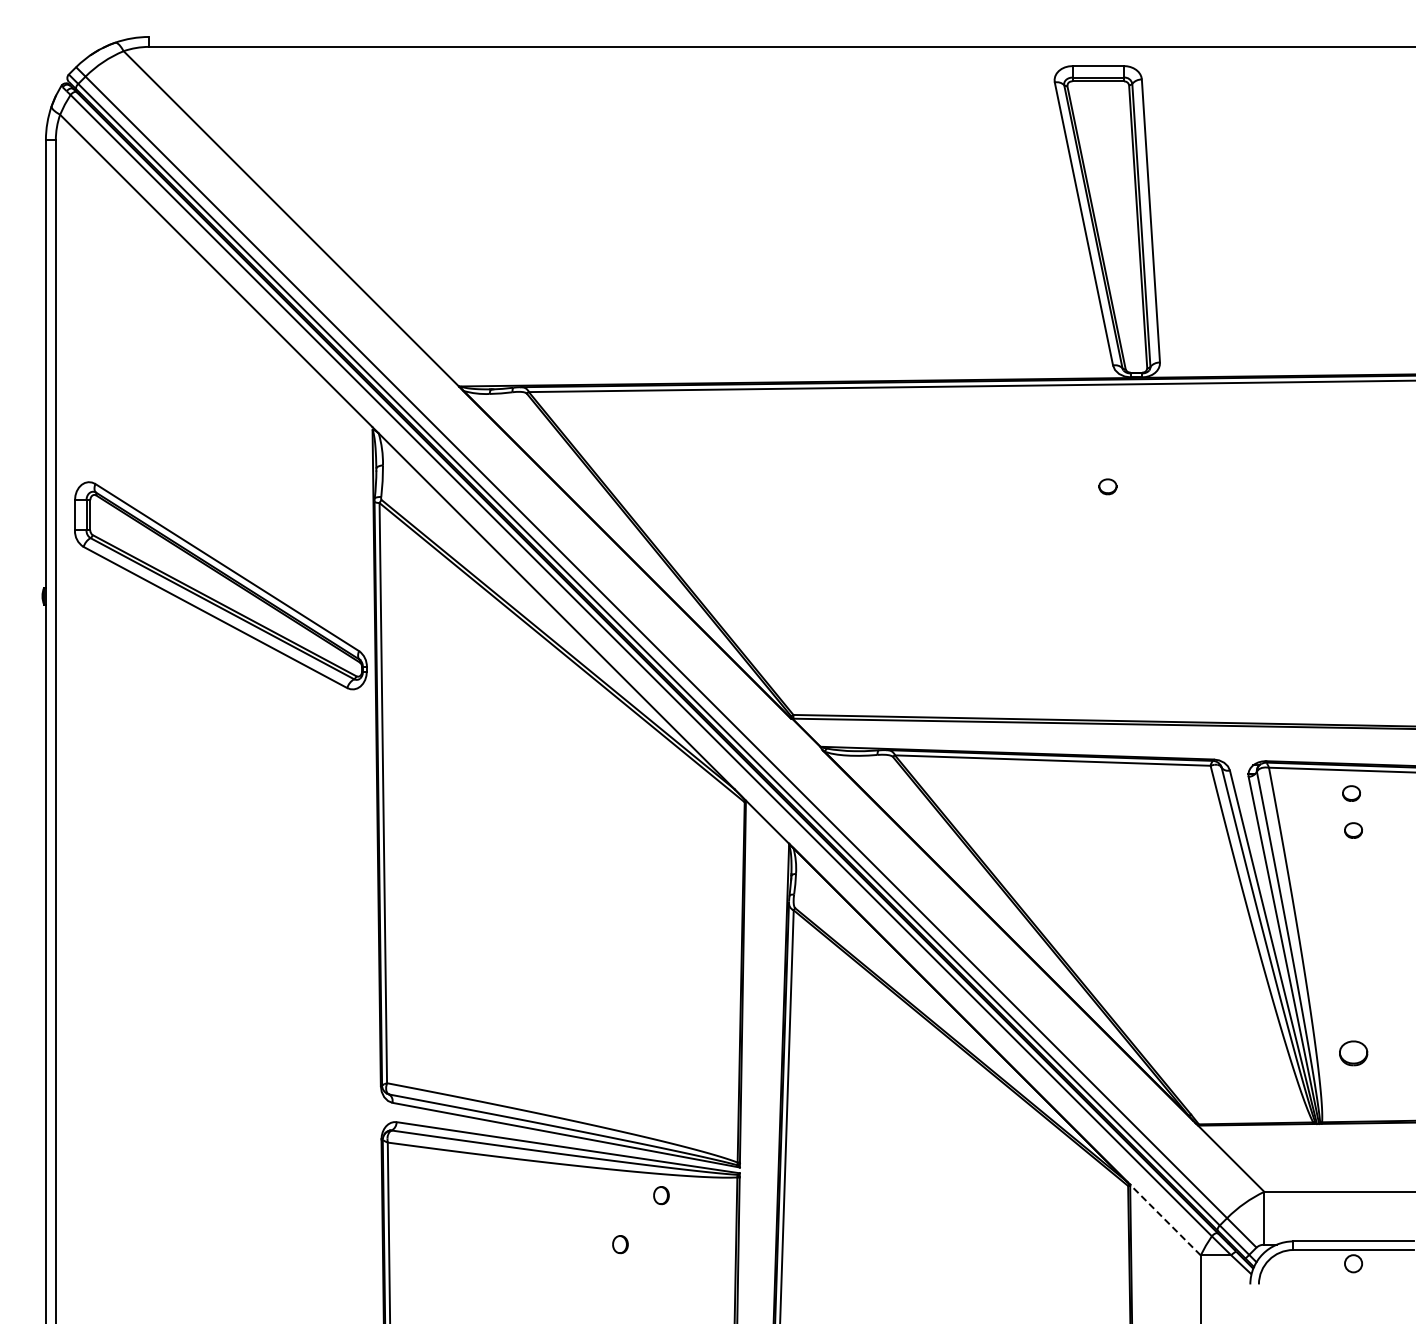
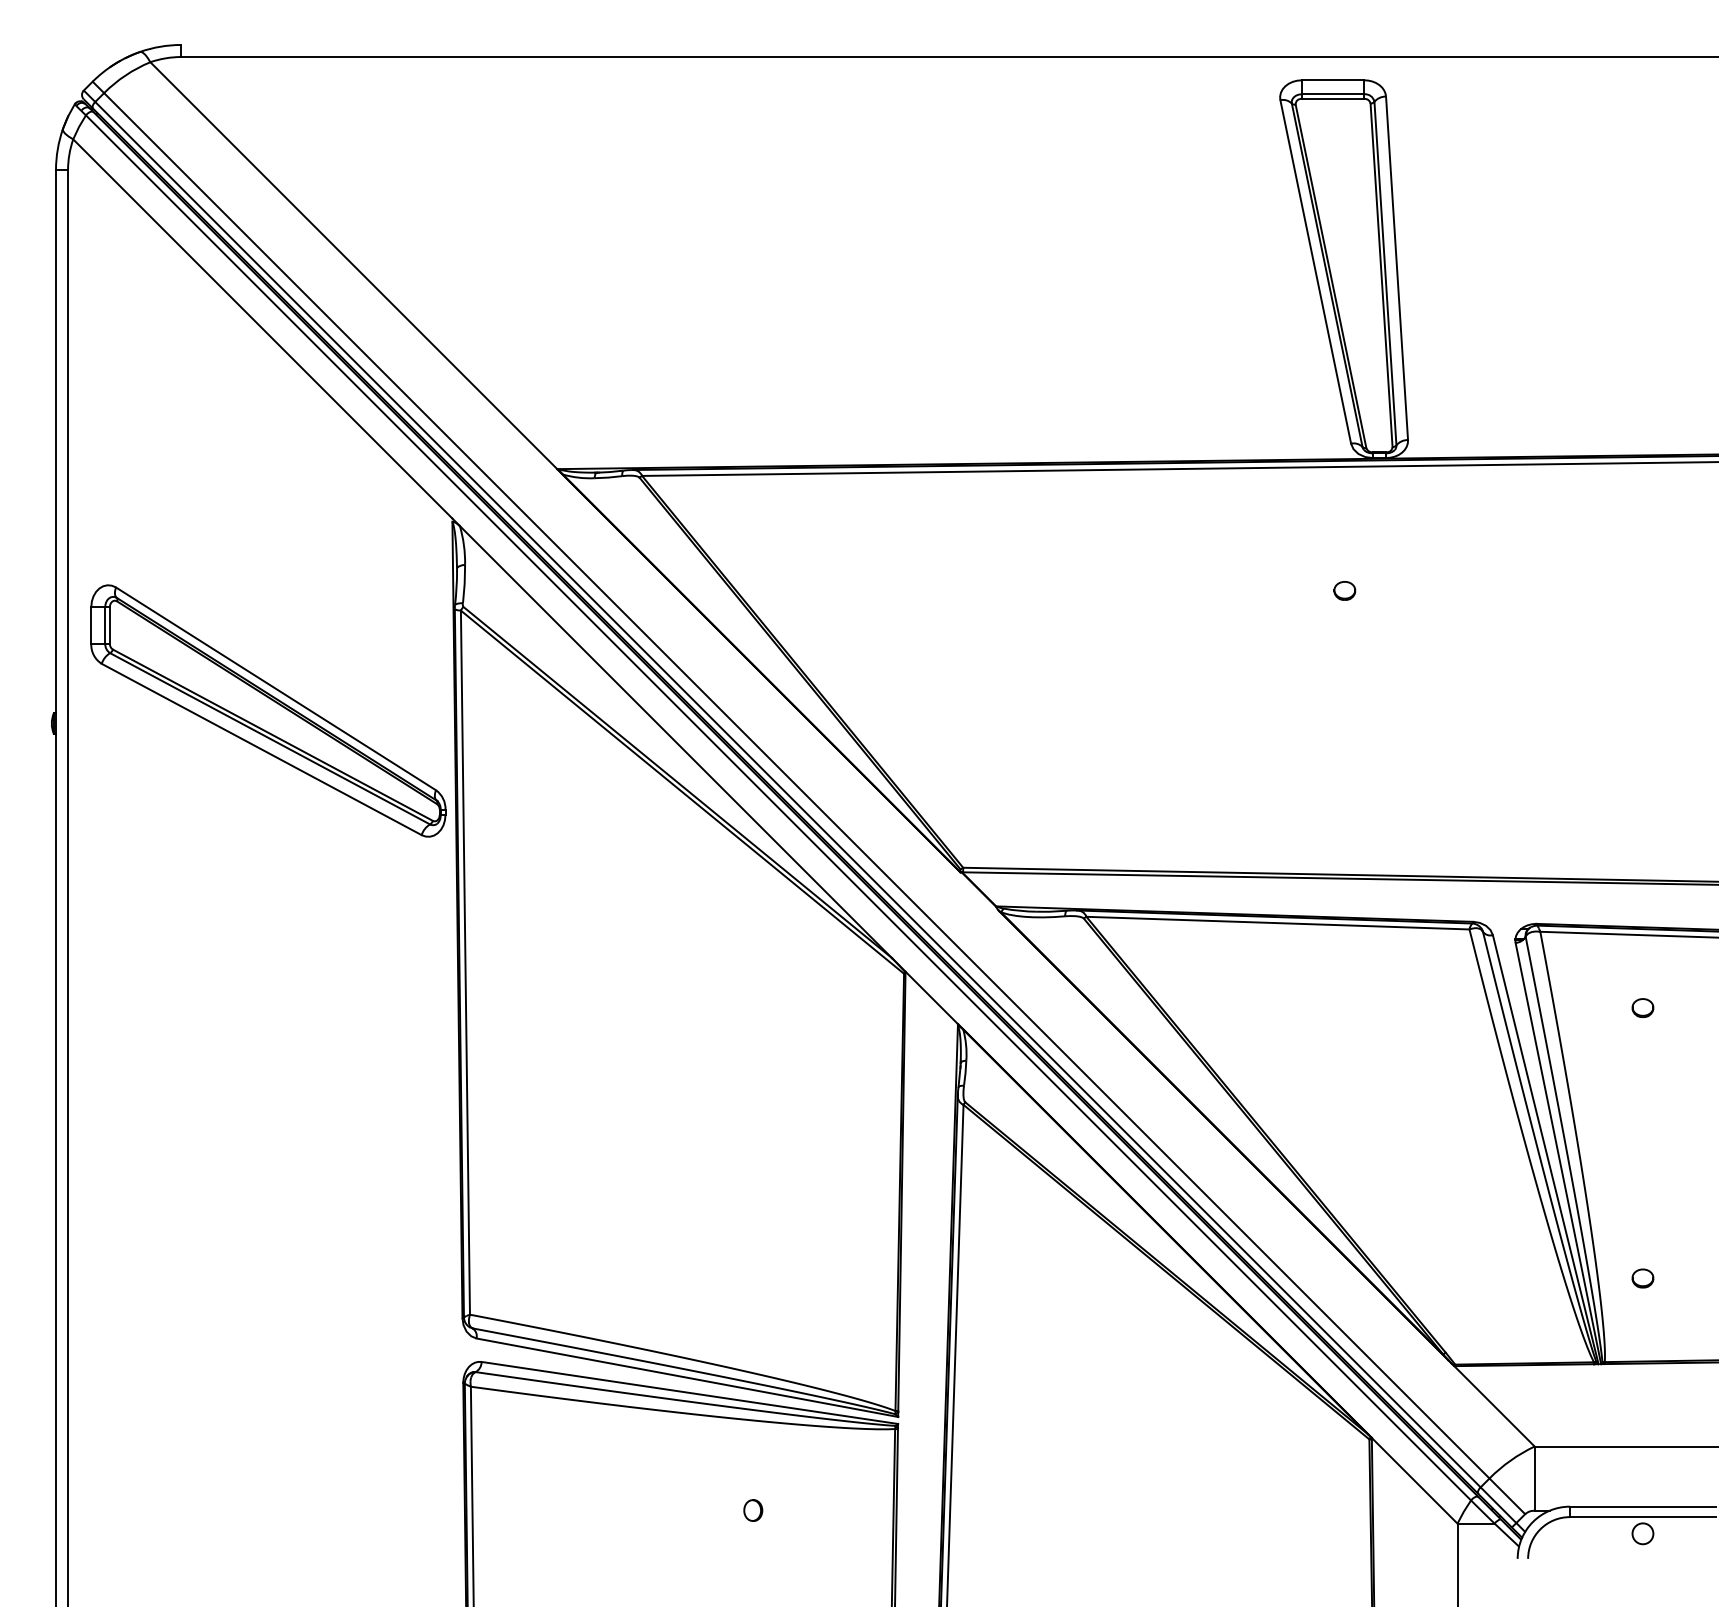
part: (1351, 793) -> (1640, 963), removed
part: (1353, 1053) -> (1642, 1278), size x0.62
part: (661, 1195) -> (803, 1450), removed
line: (1165, 1220) -> (1414, 1481), dashed -> solid

